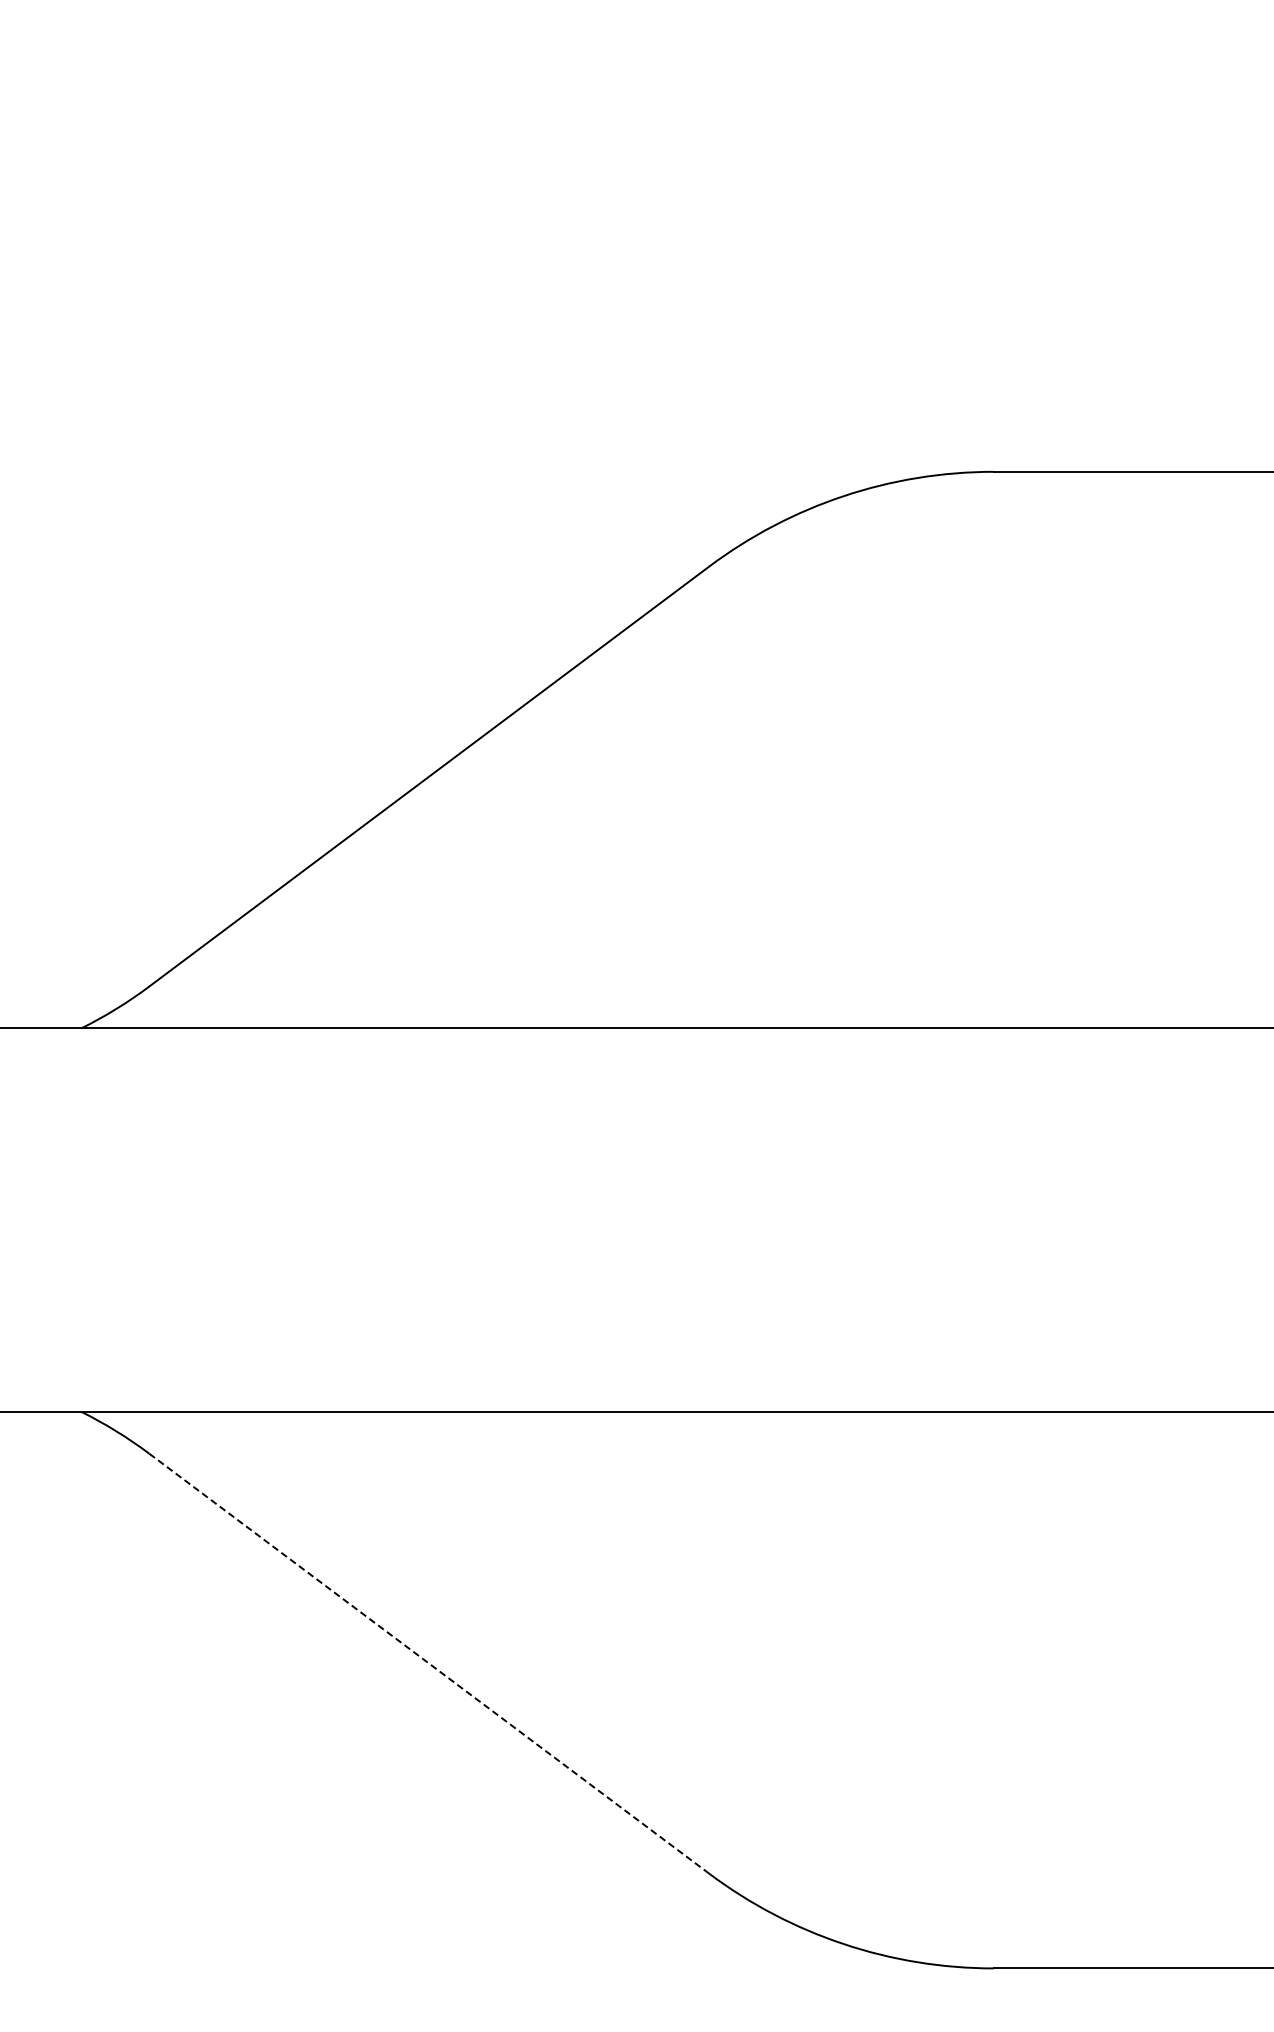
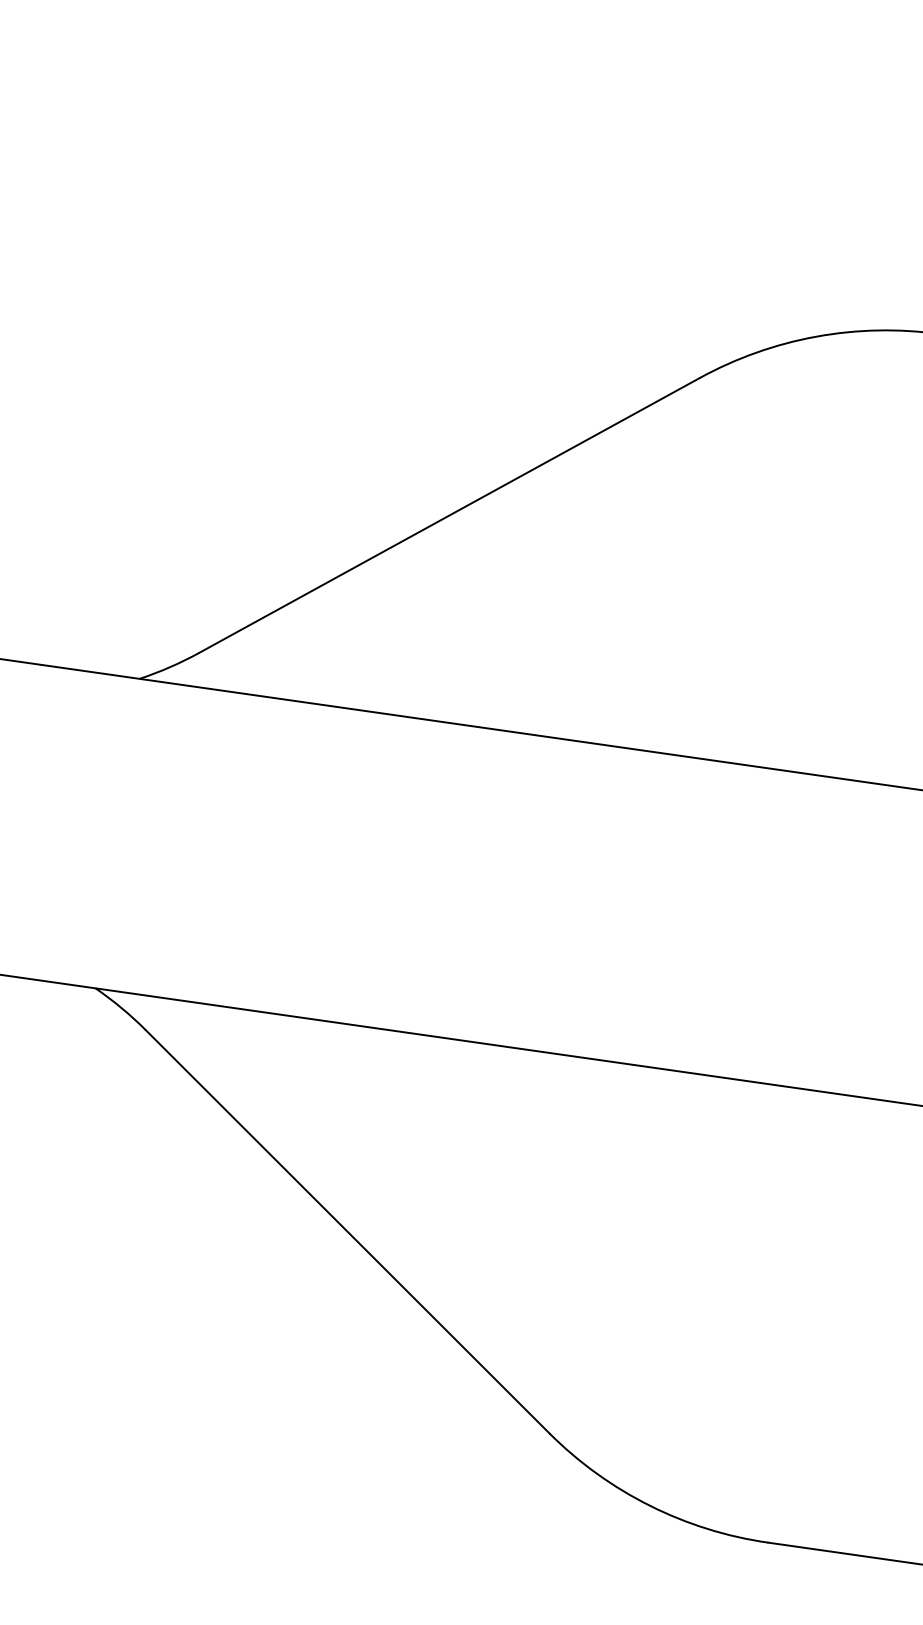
line: (429, 1663) -> (347, 1231), dashed -> solid

